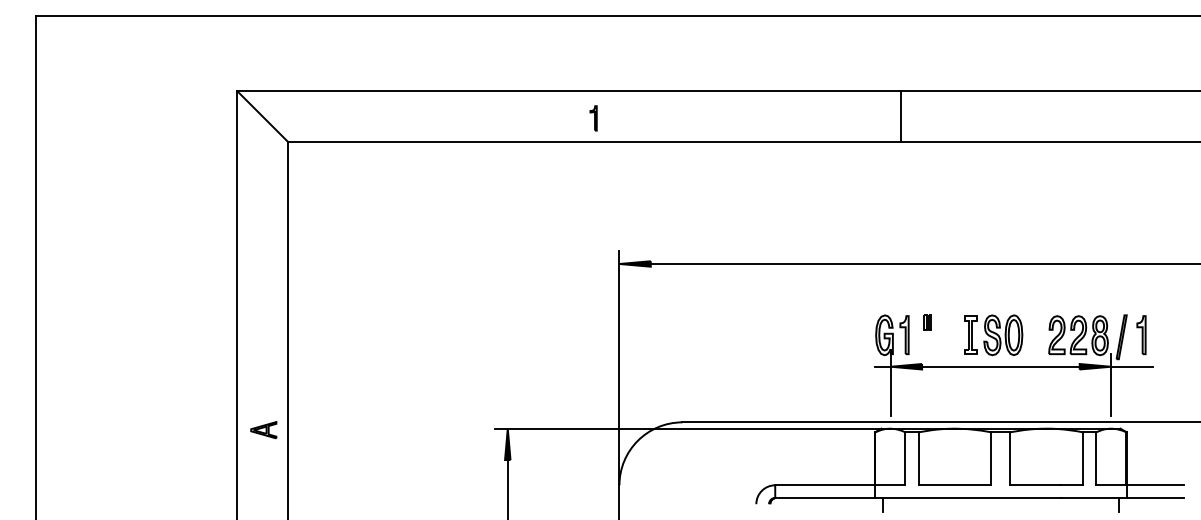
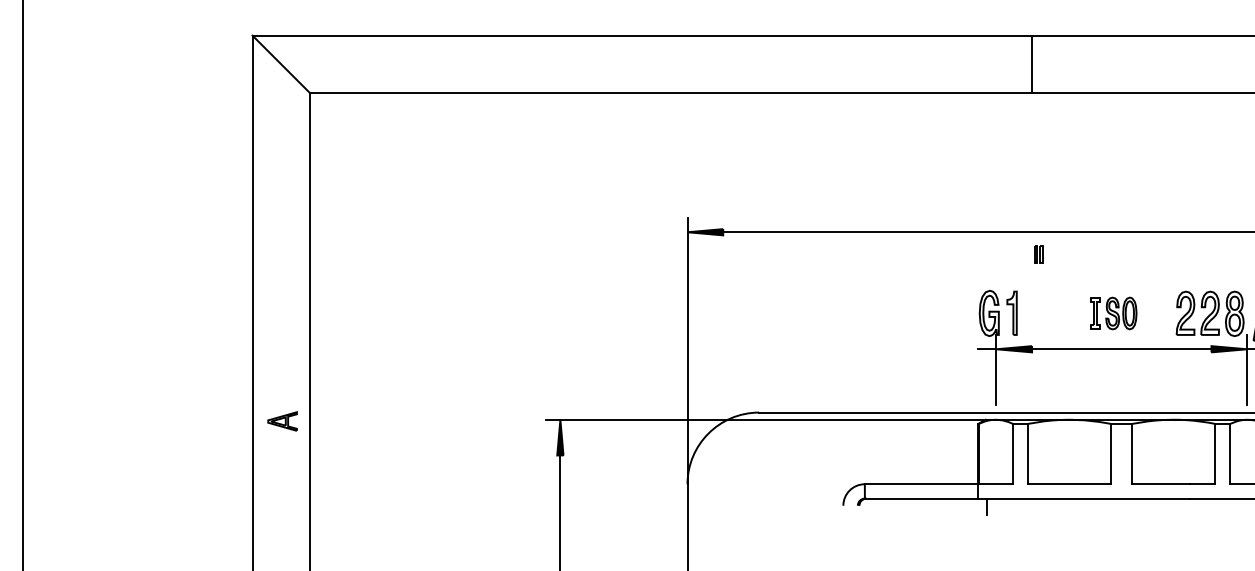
line: (901, 116) -> (1032, 64), moved
part: (593, 118) -> (657, 66), removed
part: (927, 322) -> (1038, 254), moved
part: (993, 335) -> (1113, 313), size x0.7

